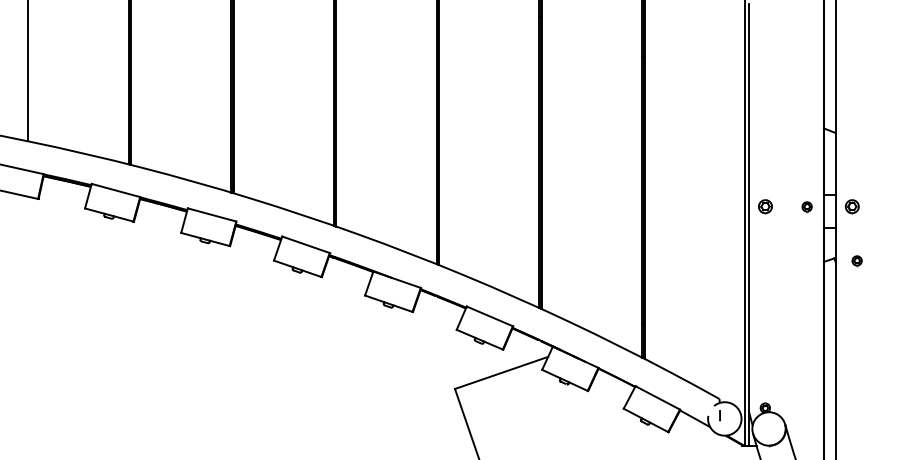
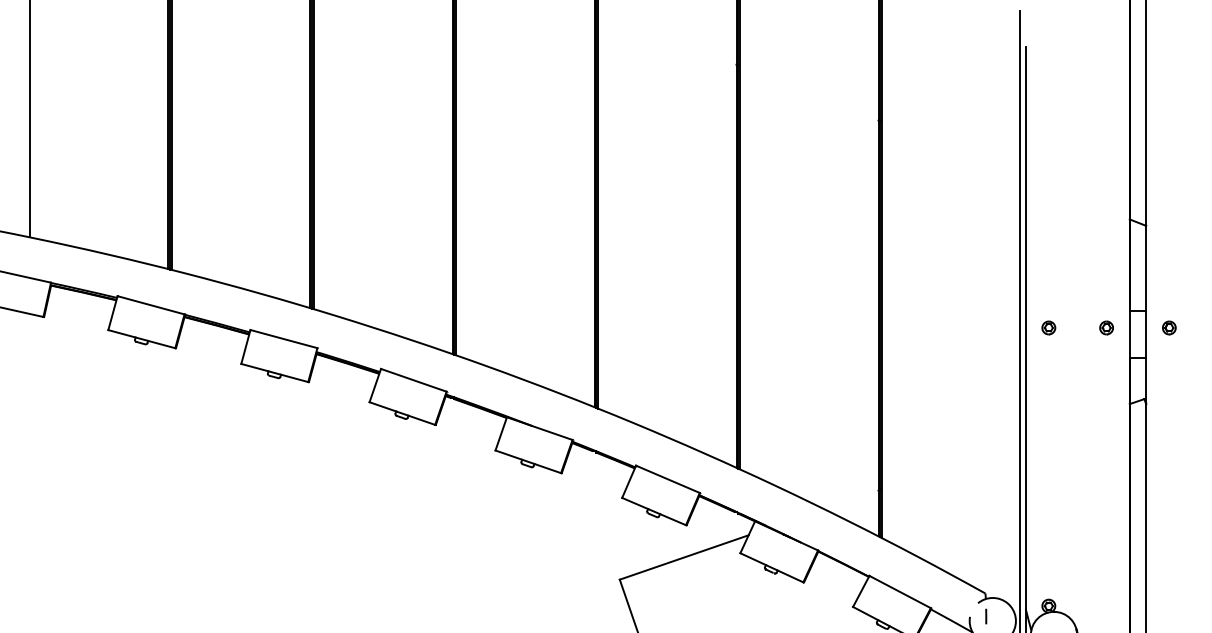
part: (764, 207) -> (1047, 328), size x0.71
part: (852, 207) -> (1169, 328), size x0.71
part: (856, 261) -> (1174, 403), removed

